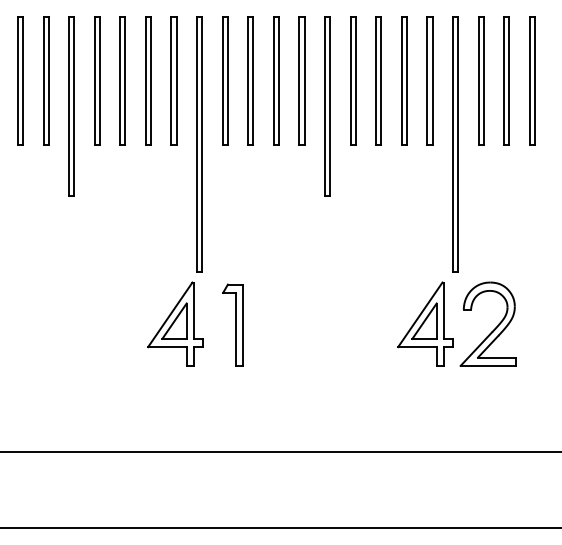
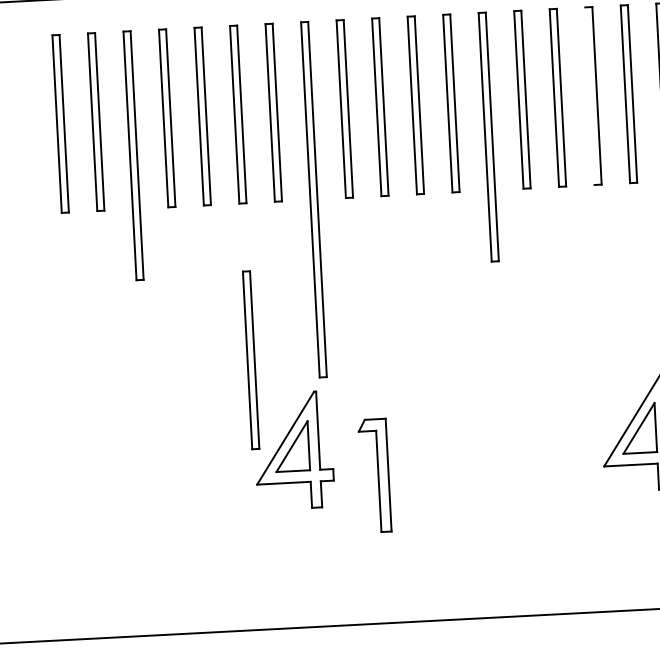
line: (401, 80) -> (589, 96), removed
part: (148, 257) -> (251, 360), added
part: (232, 324) -> (374, 474), moved

